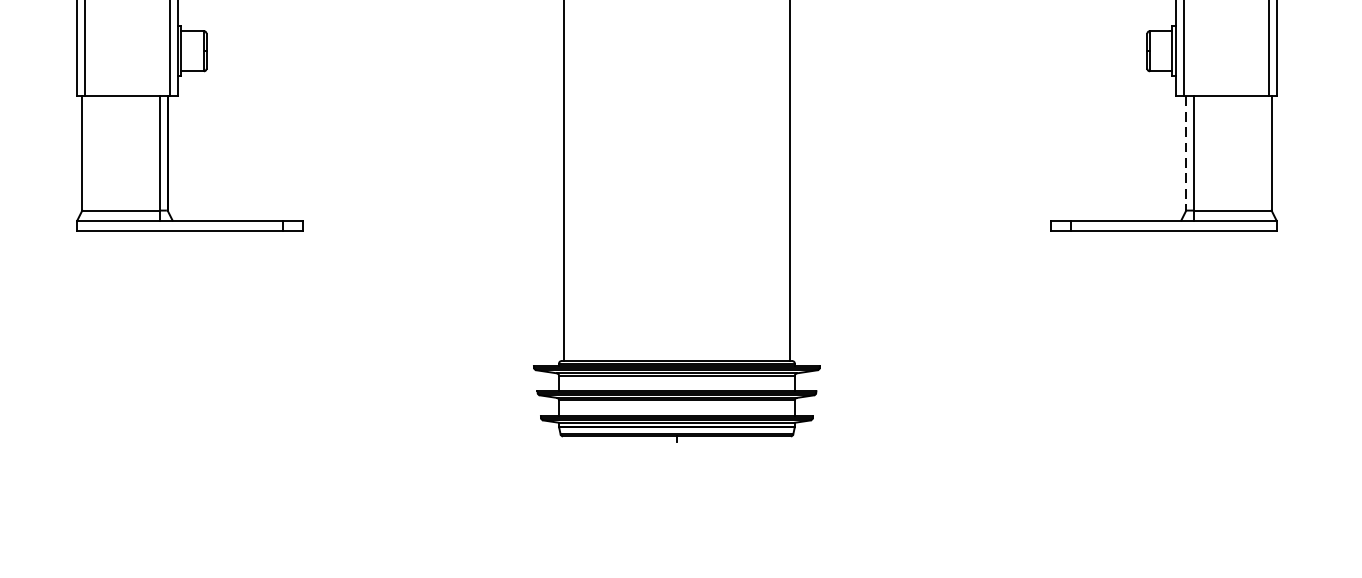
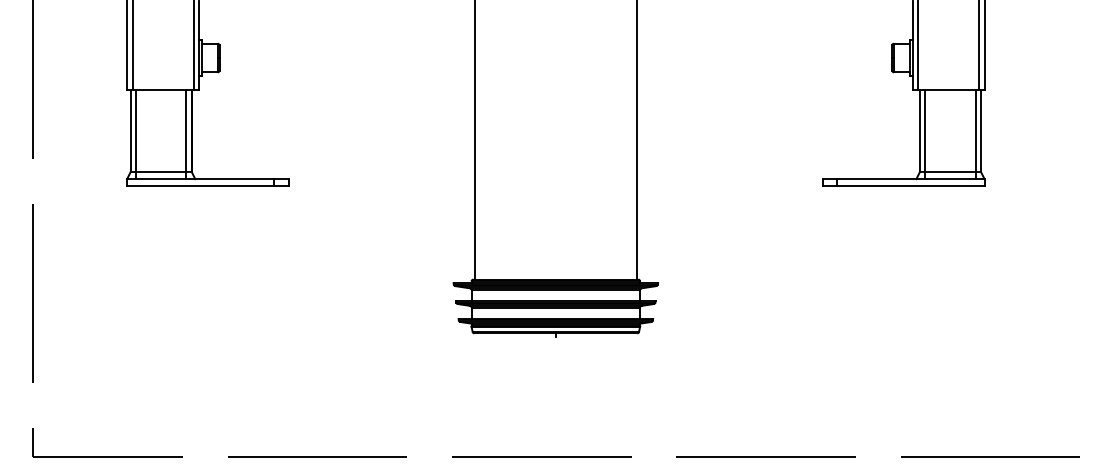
line: (1185, 153) -> (919, 131), dashed -> solid
line: (90, 158) -> (136, 134), added
line: (1263, 158) -> (975, 134), added

